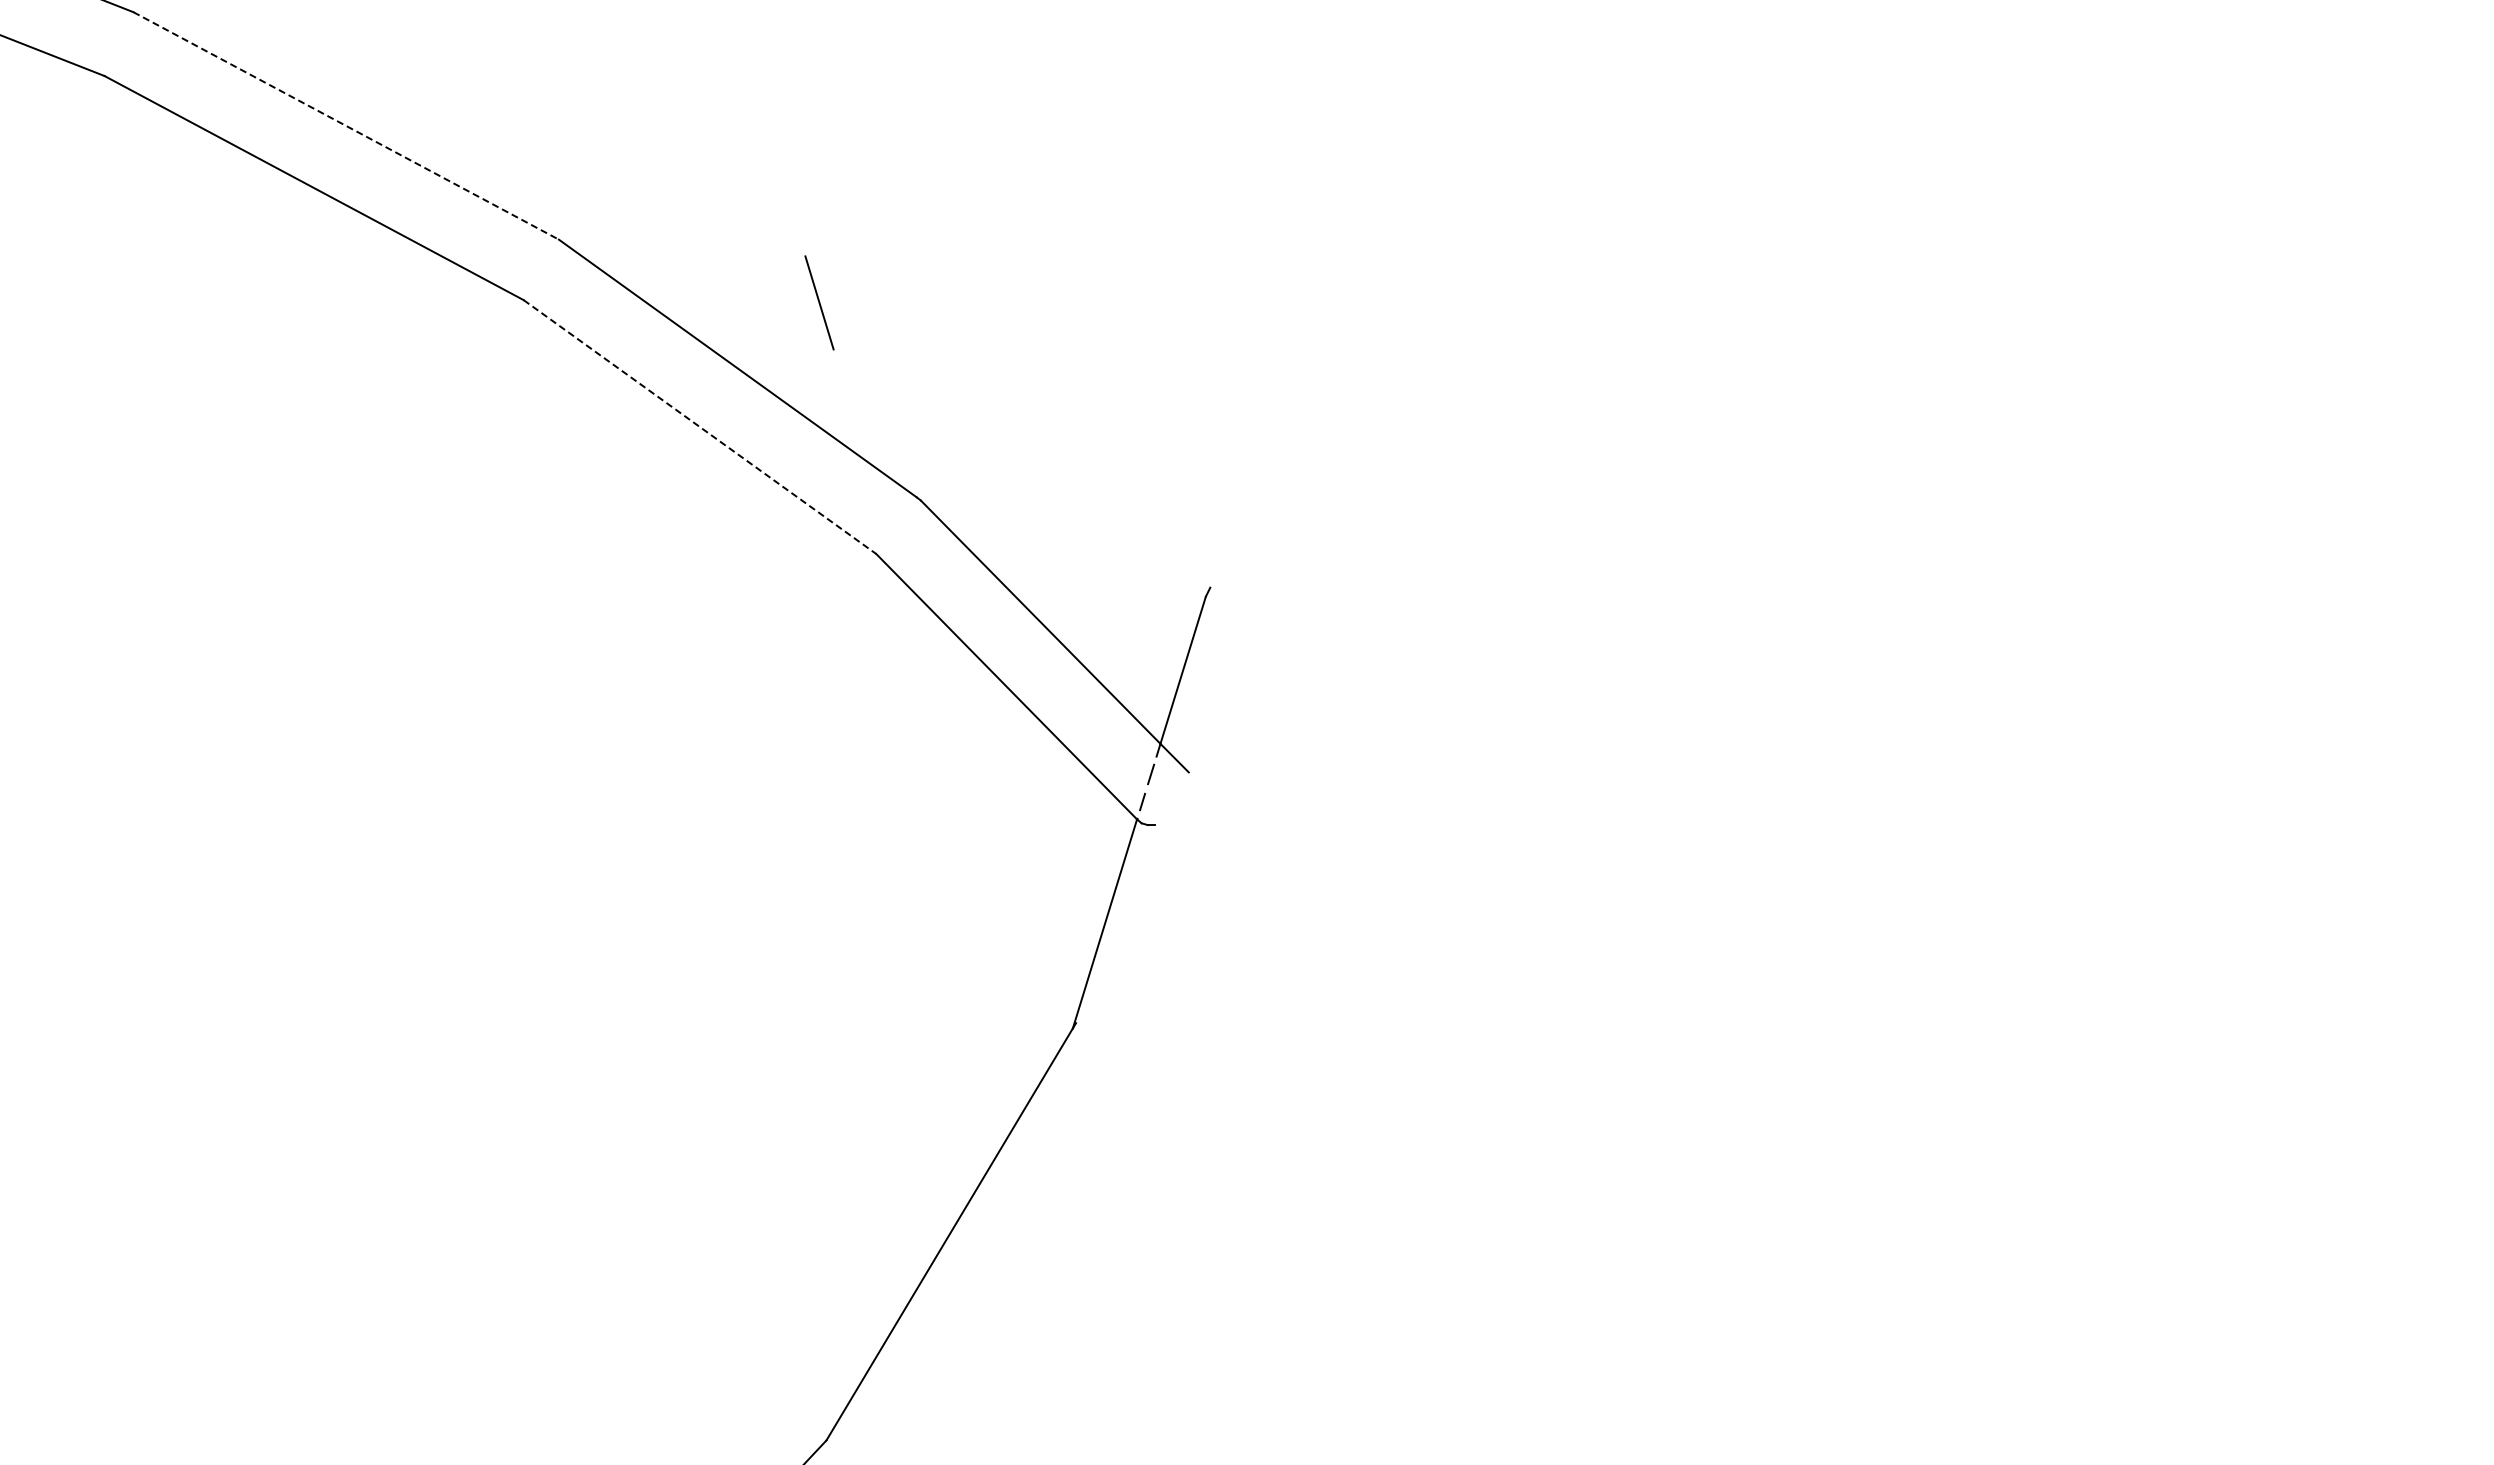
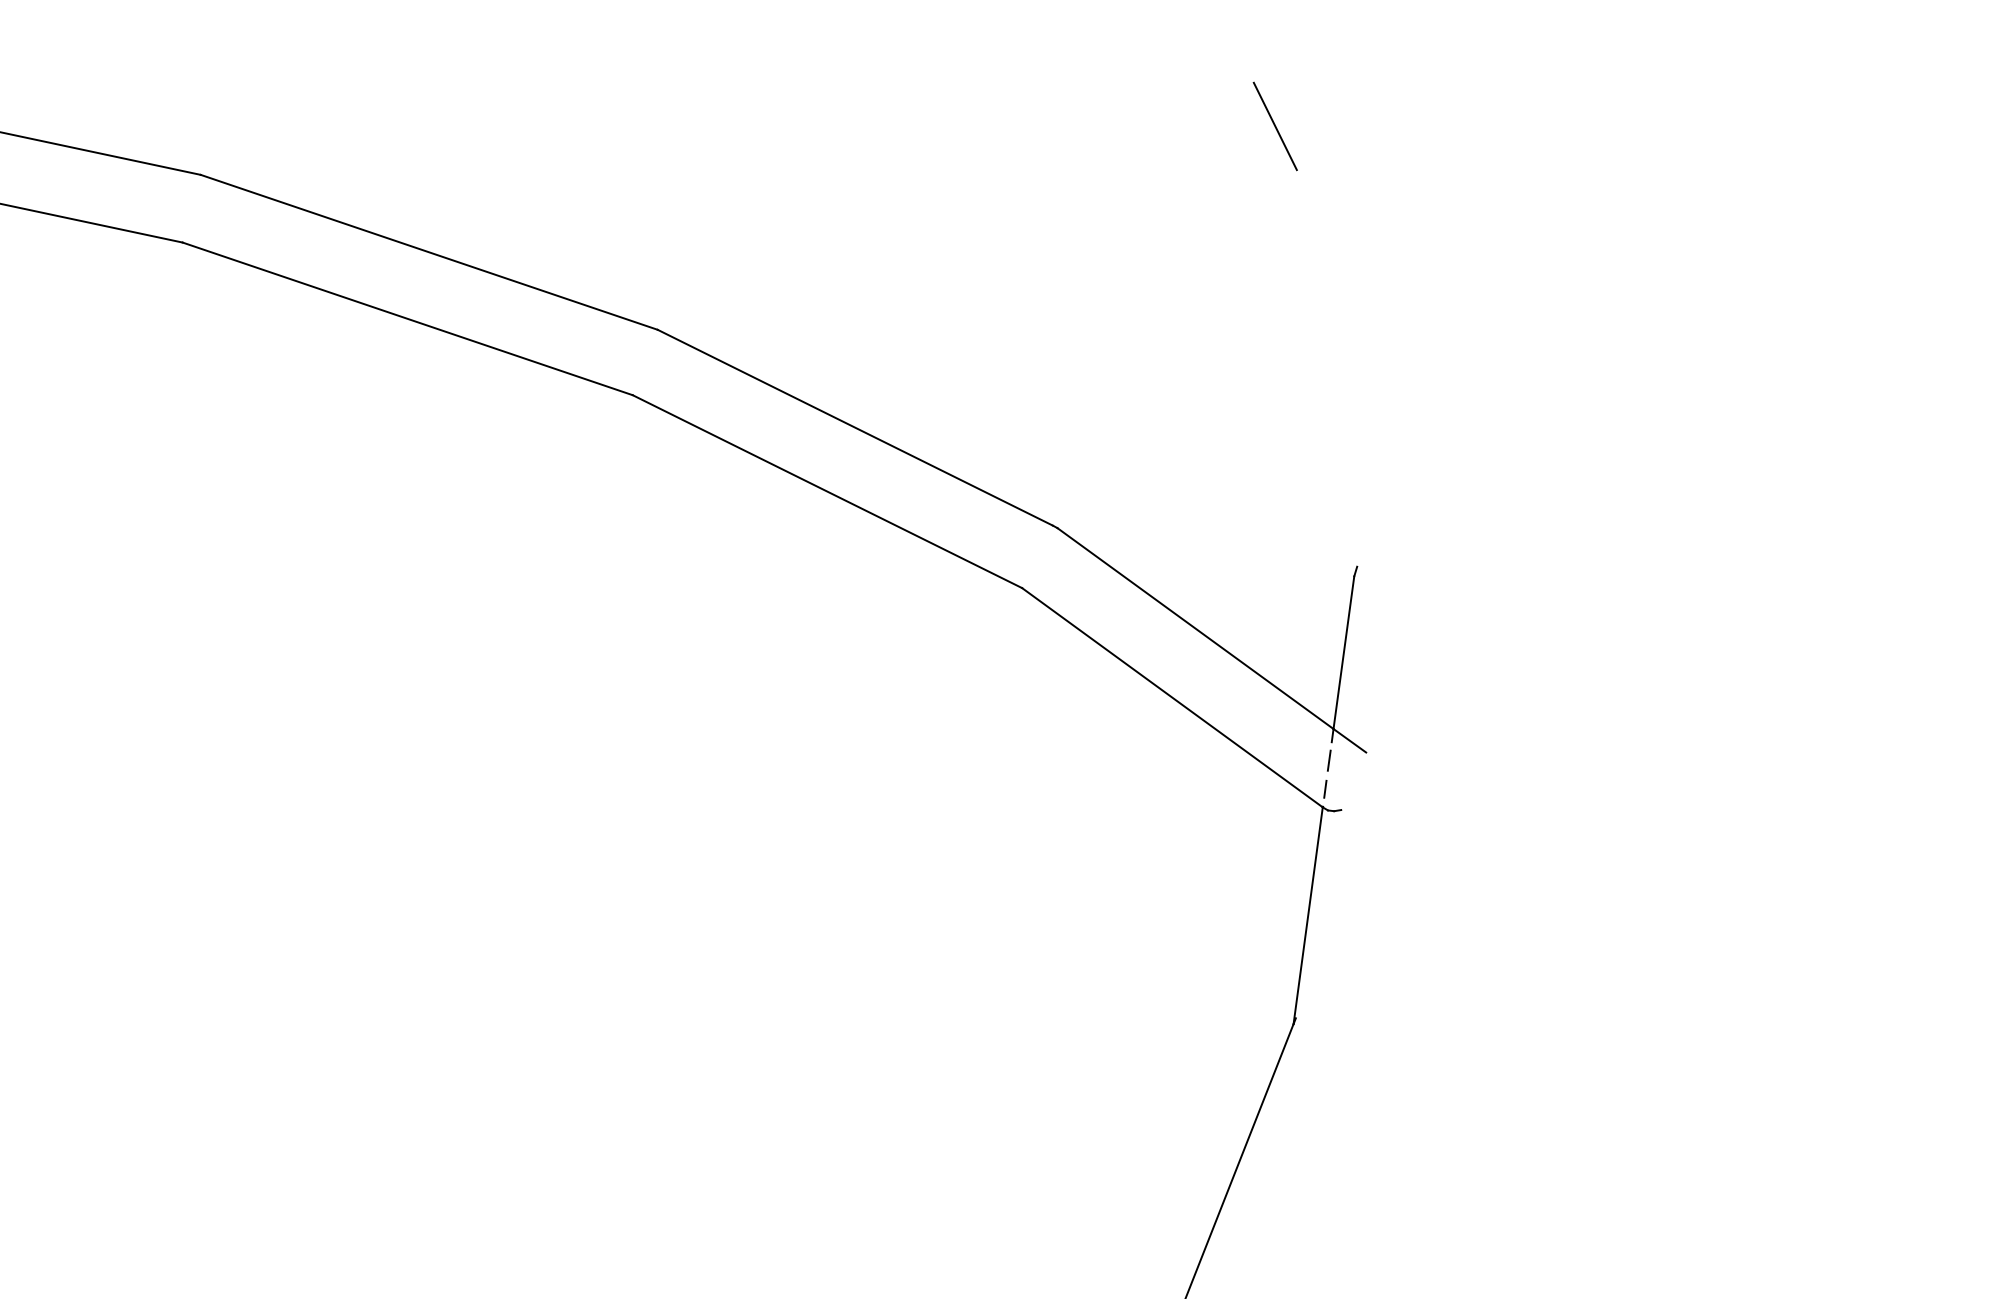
line: (346, 126) -> (429, 252), dashed -> solid
line: (819, 302) -> (1275, 126), moved
line: (700, 427) -> (828, 492), dashed -> solid

